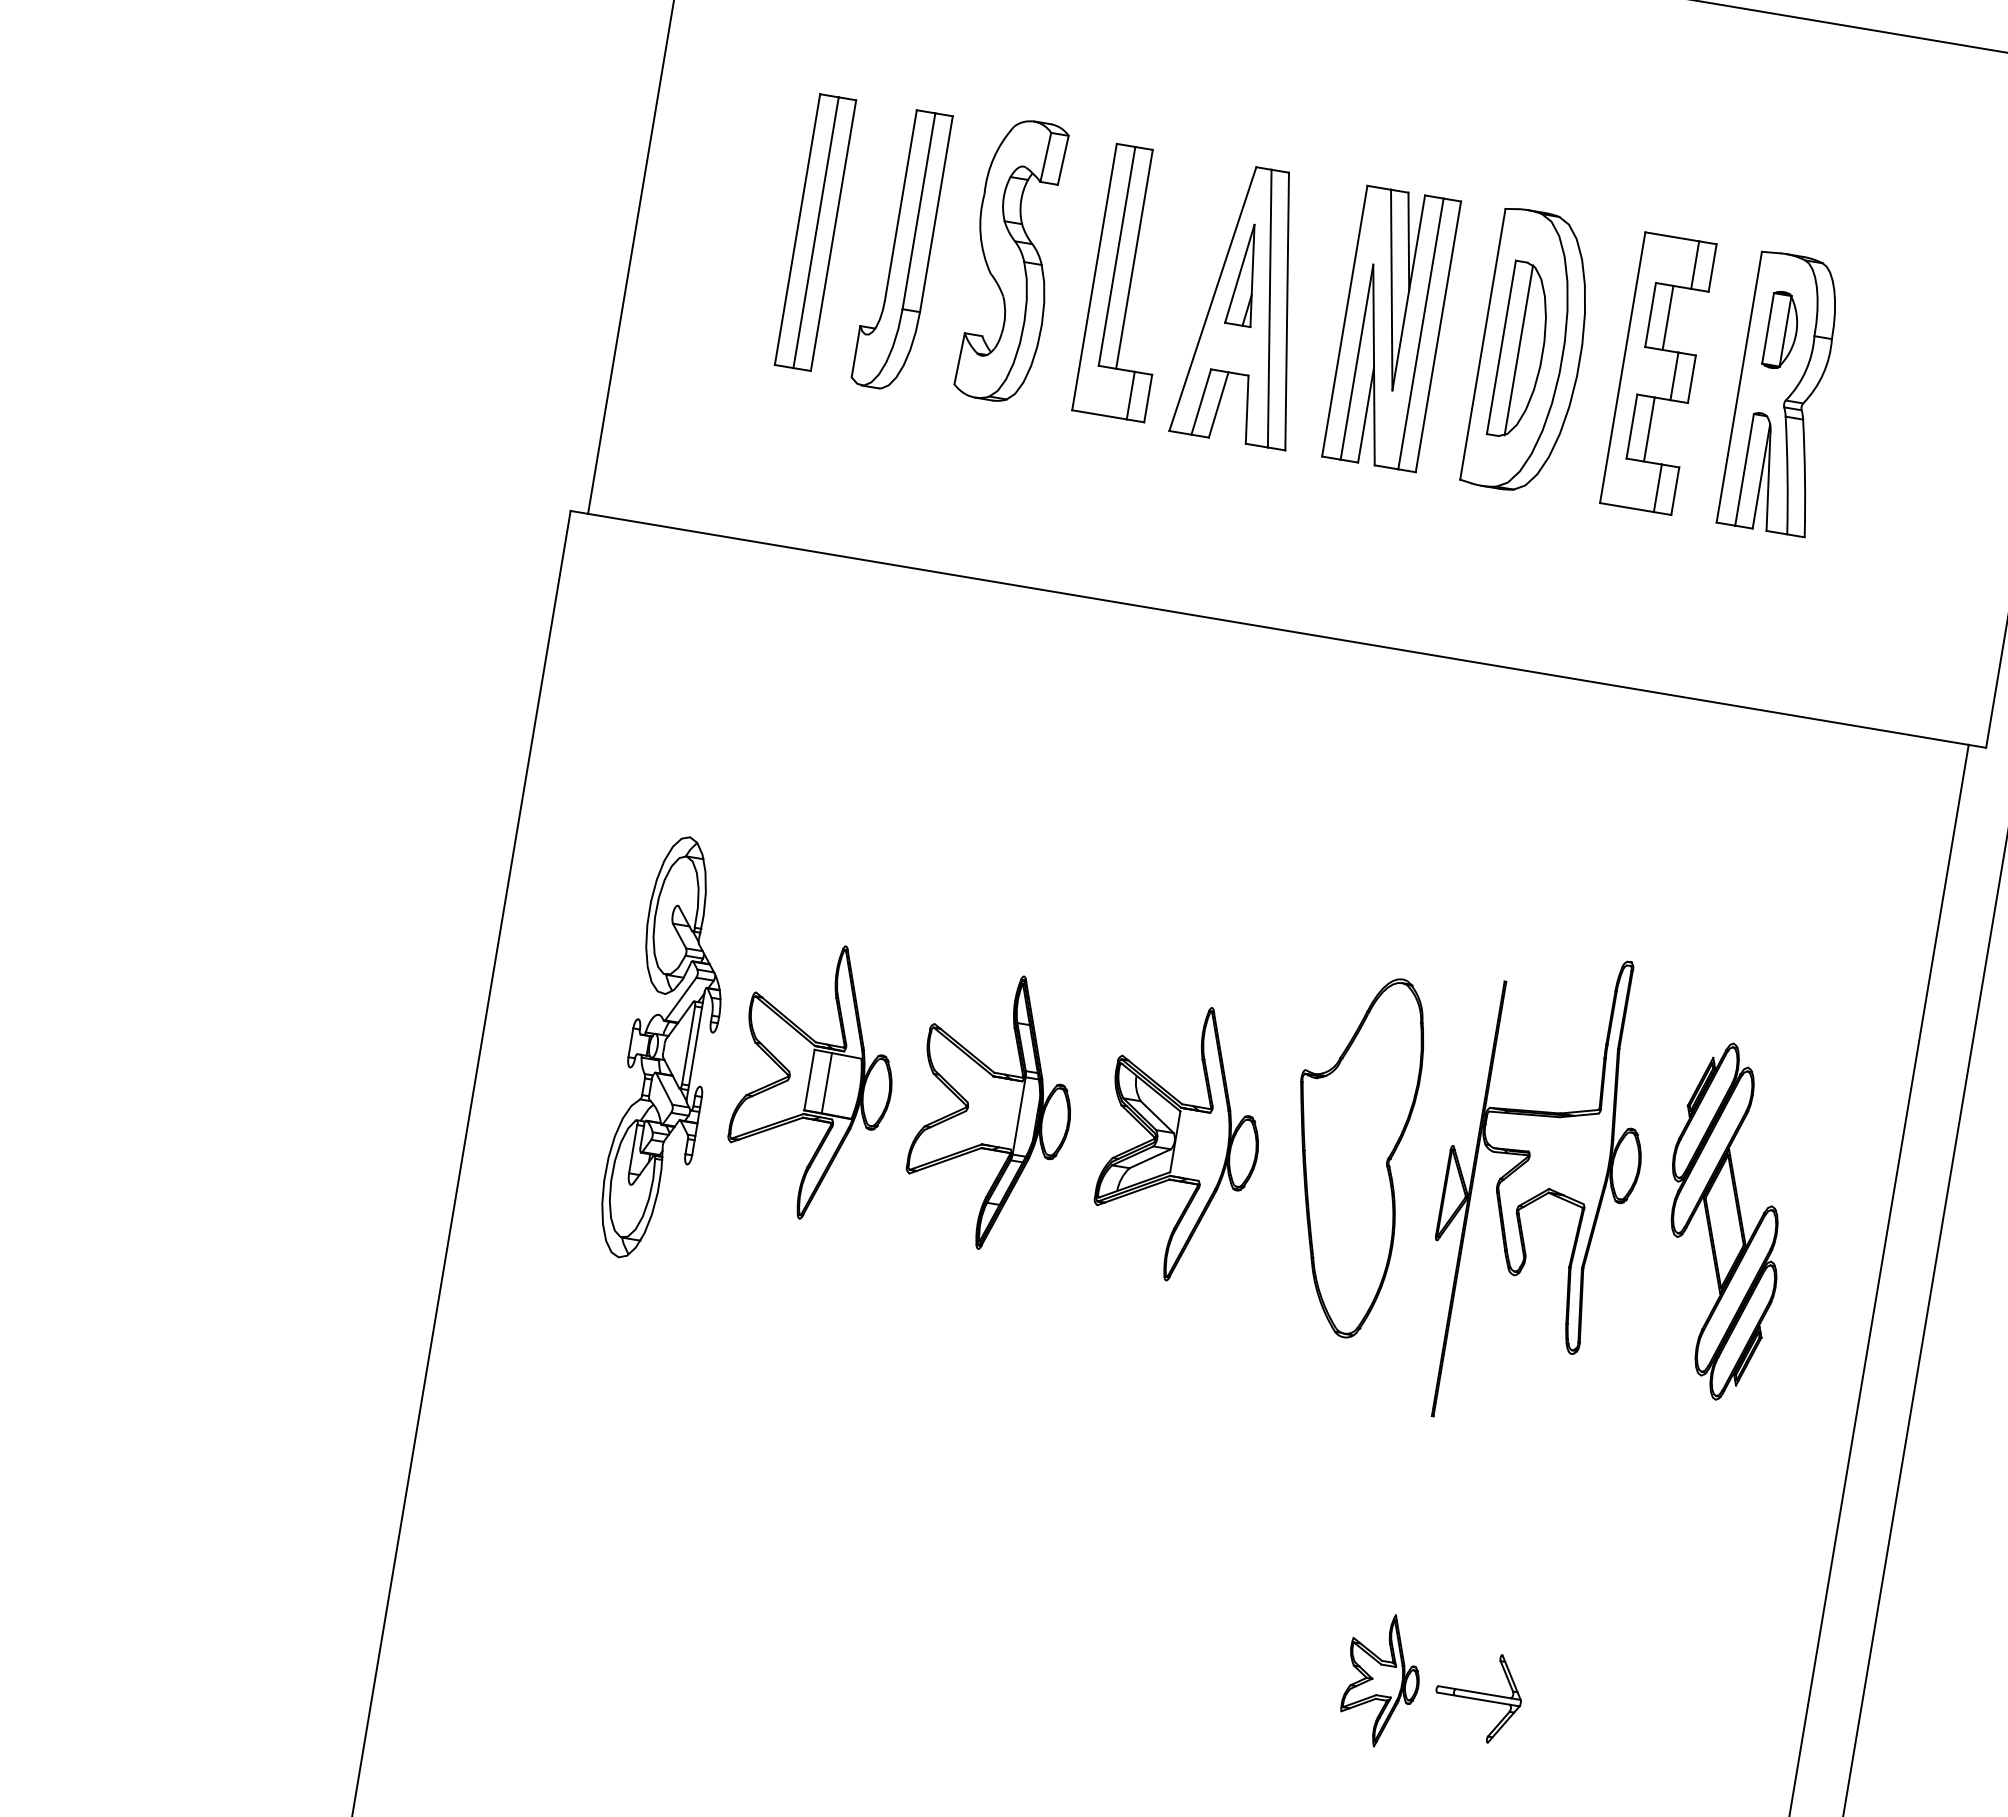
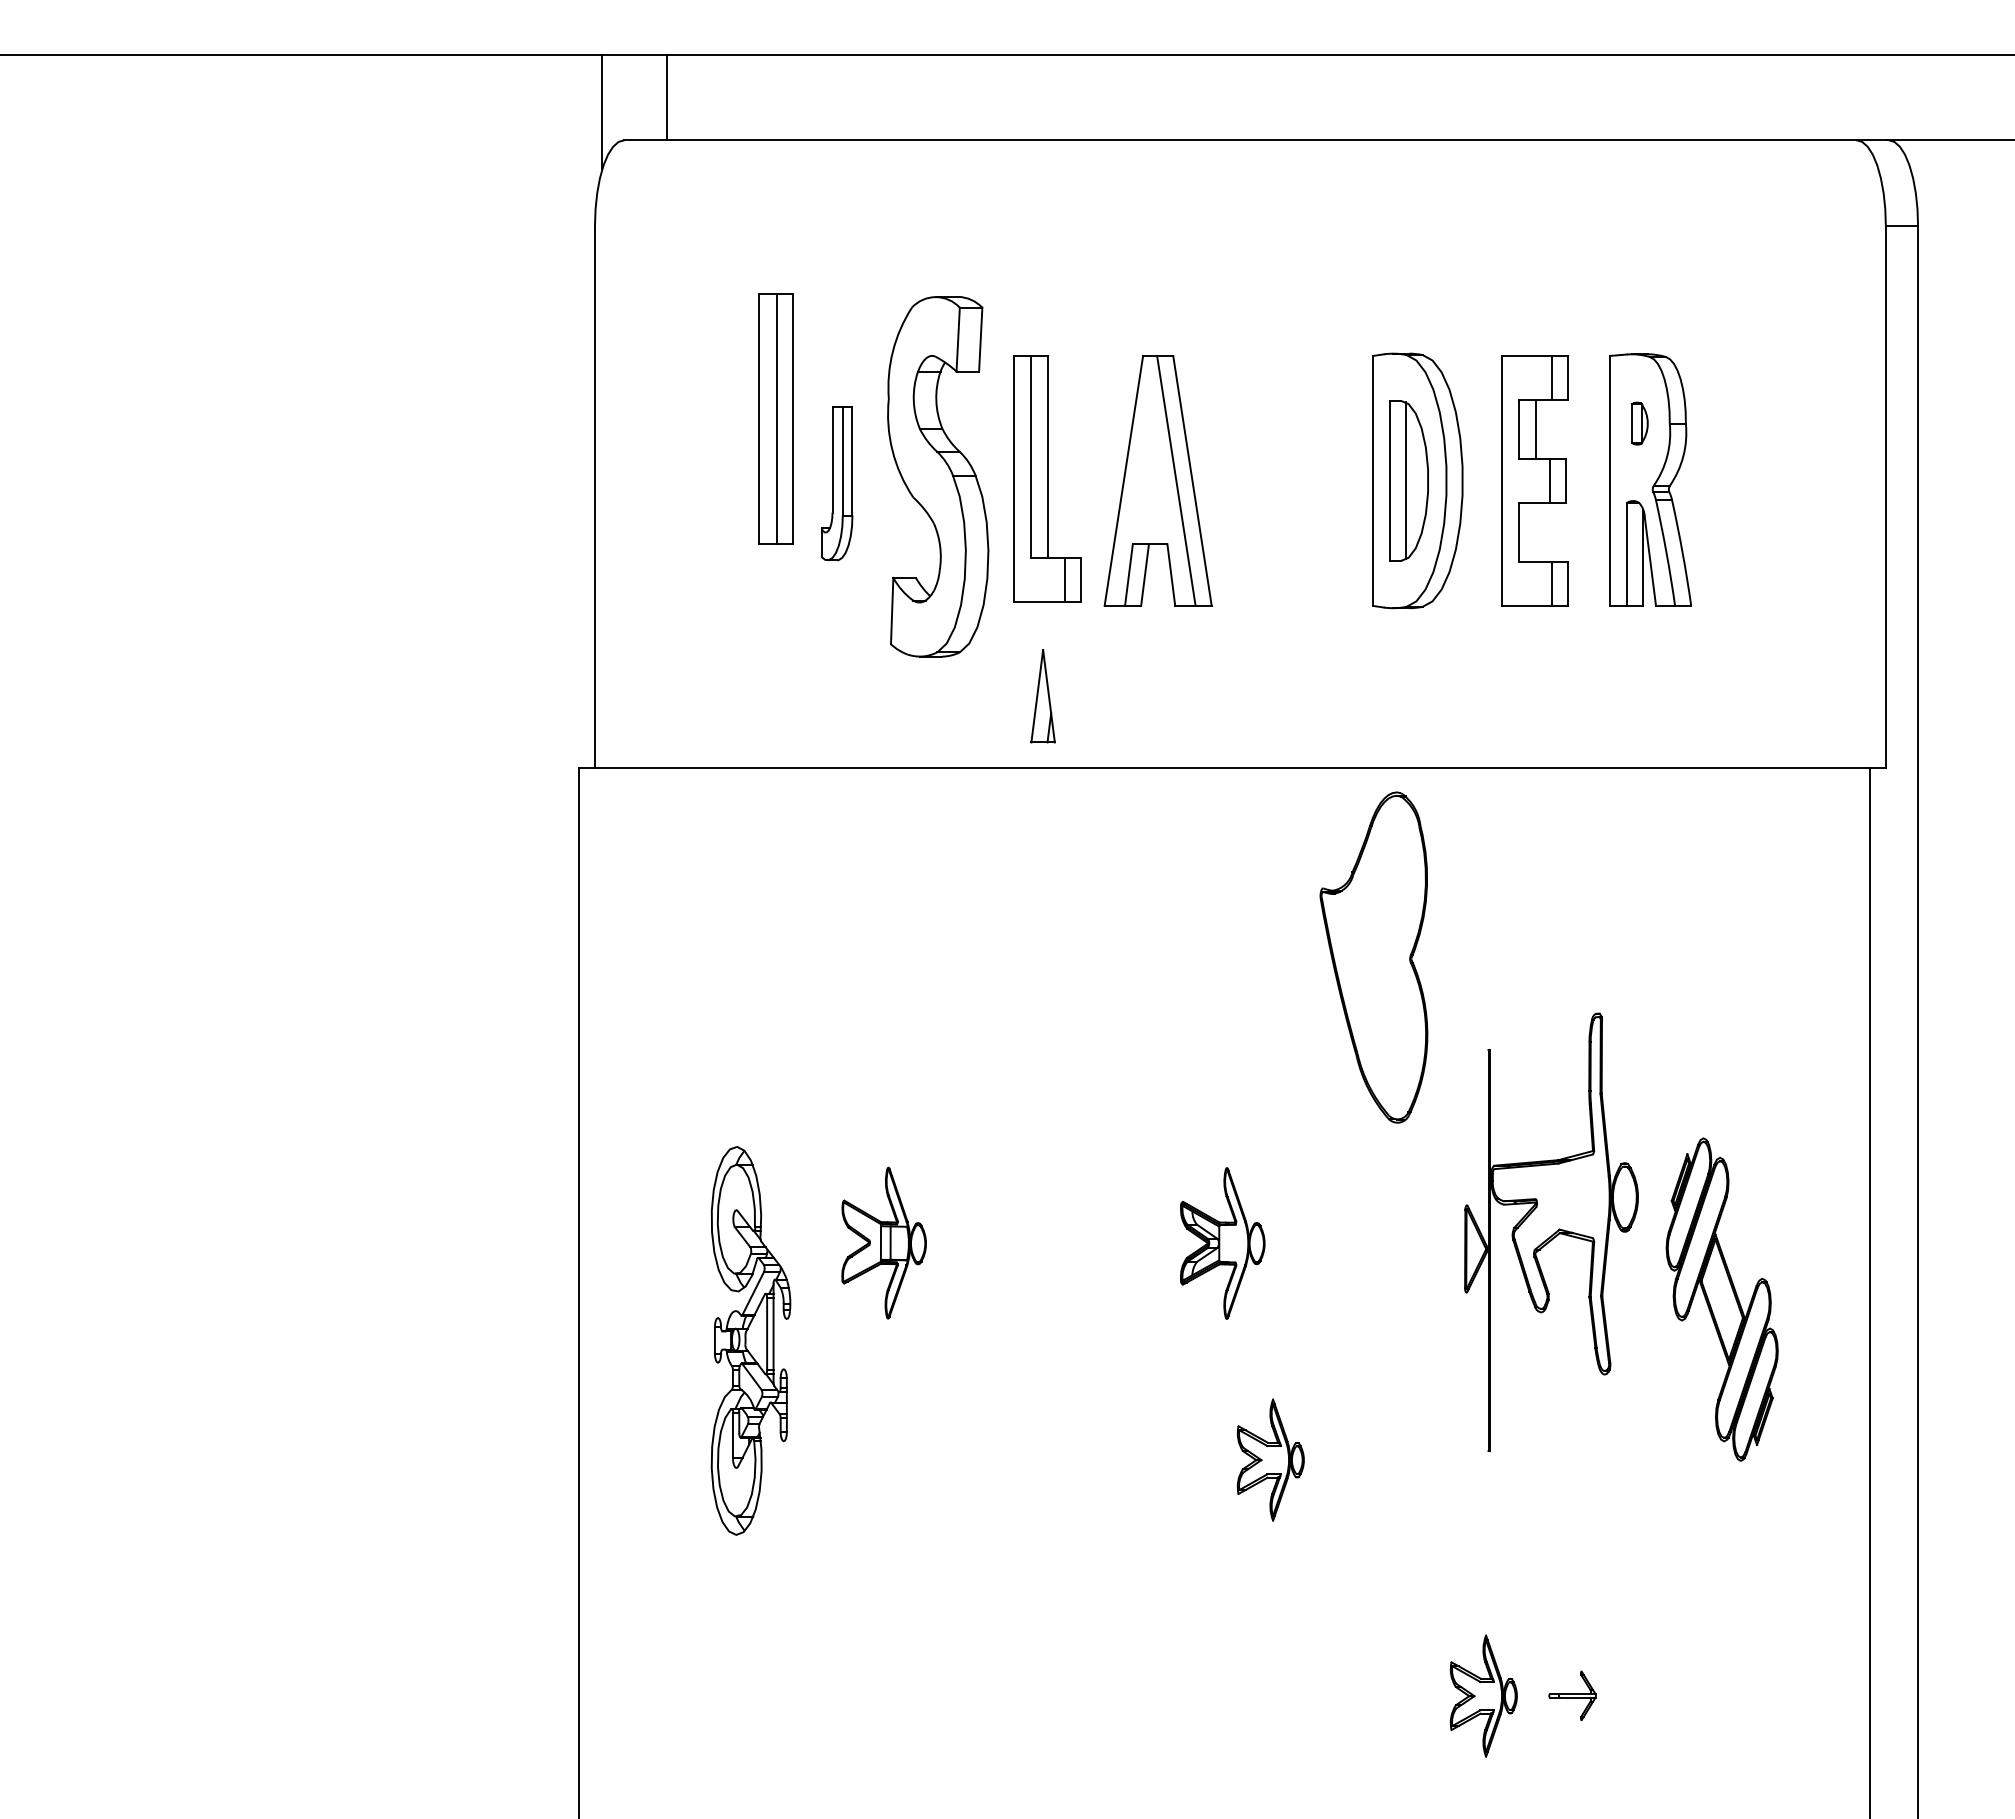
part: (815, 232) -> (775, 418), moved
part: (901, 249) -> (836, 483), size x0.6
part: (1012, 260) -> (938, 476), size x1.4
part: (1245, 275) -> (1042, 696), moved
part: (1391, 328) -> (1288, 480), removed
part: (1781, 330) -> (1639, 423), size x0.6
line: (1649, 429) -> (1535, 532), removed
part: (669, 1049) -> (750, 1340), moved
part: (814, 1080) -> (883, 1242), size x0.6
part: (993, 1111) -> (1048, 1243), removed
part: (1181, 1142) -> (1222, 1243), size x0.6
part: (1347, 1153) -> (1373, 957), moved
part: (1723, 1221) -> (1721, 1299), moved
part: (1194, 1385) -> (1270, 1459), added
part: (1478, 1695) -> (1572, 1695), size x0.6

